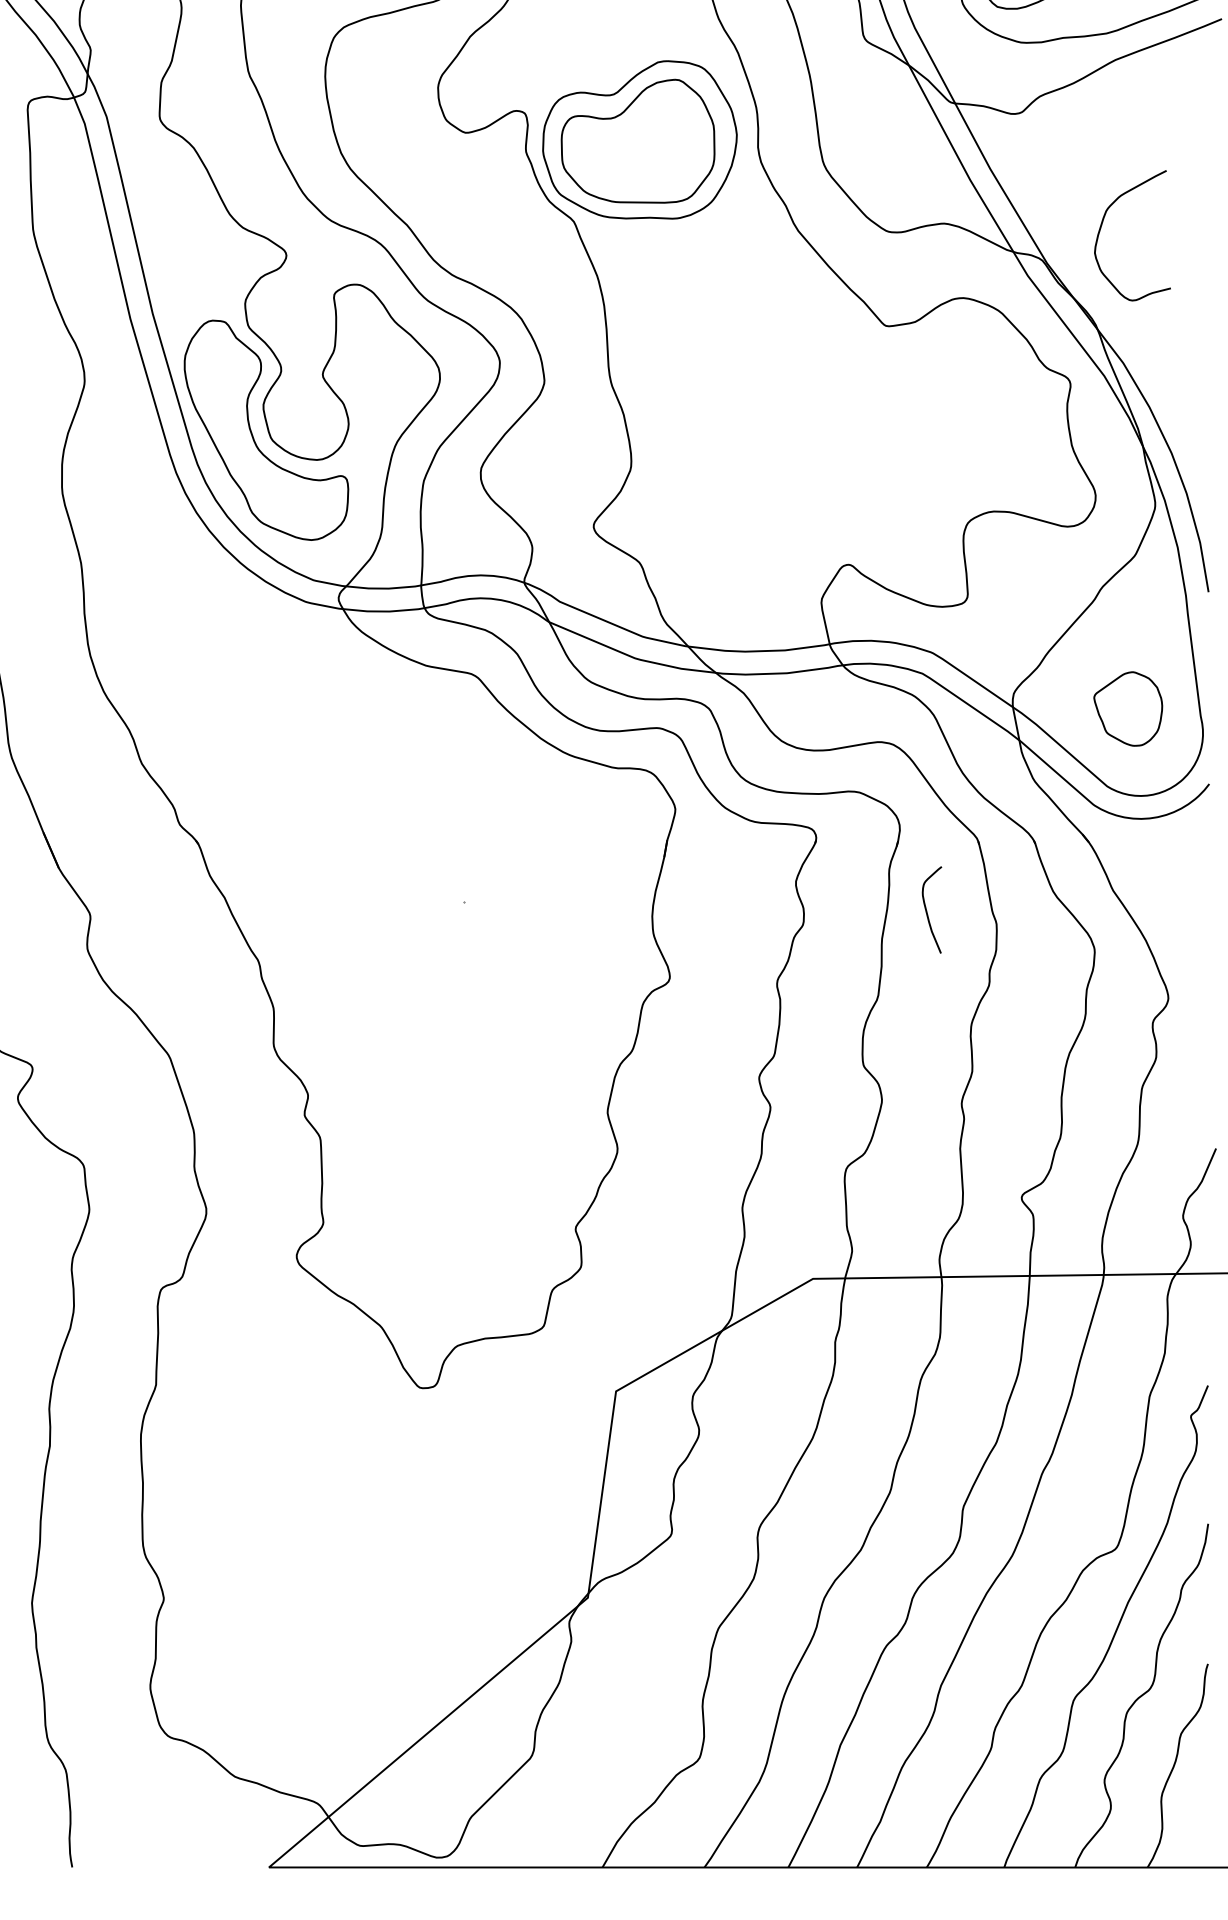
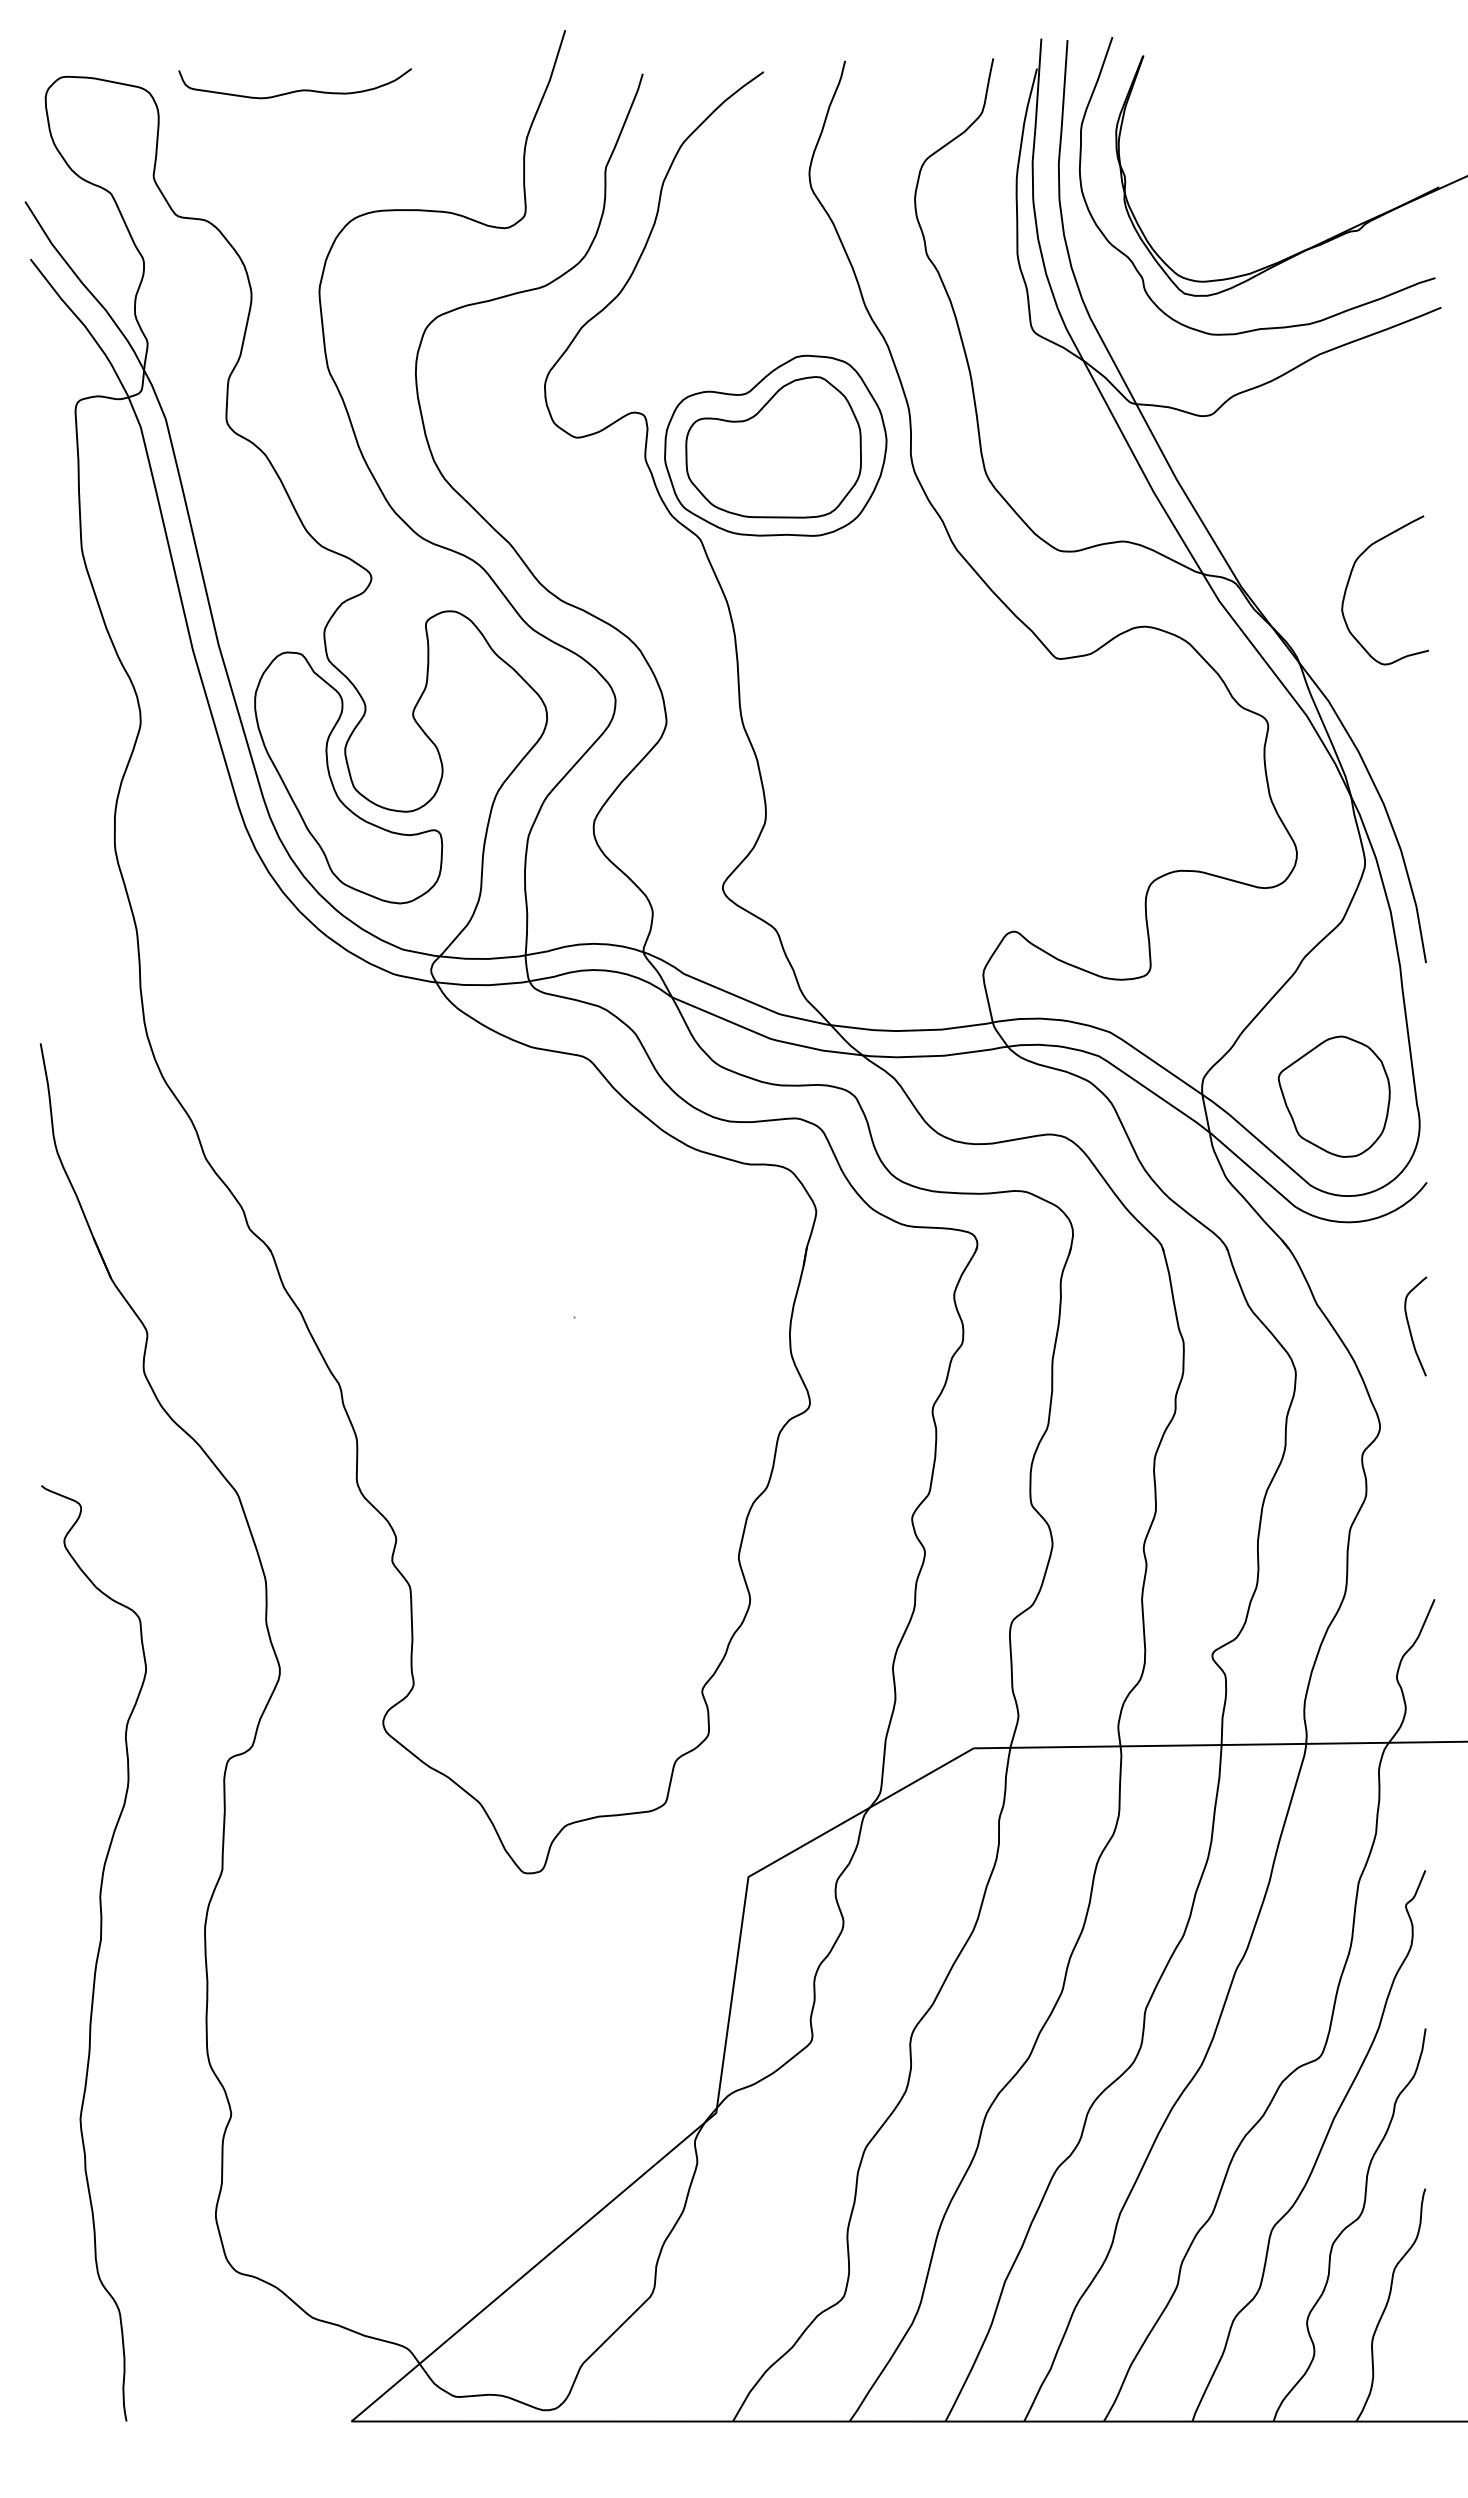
curve: (1102, 225) -> (1350, 578), moved
part: (1127, 708) -> (1333, 1096), size x1.43
curve: (927, 910) -> (1410, 1327), moved

